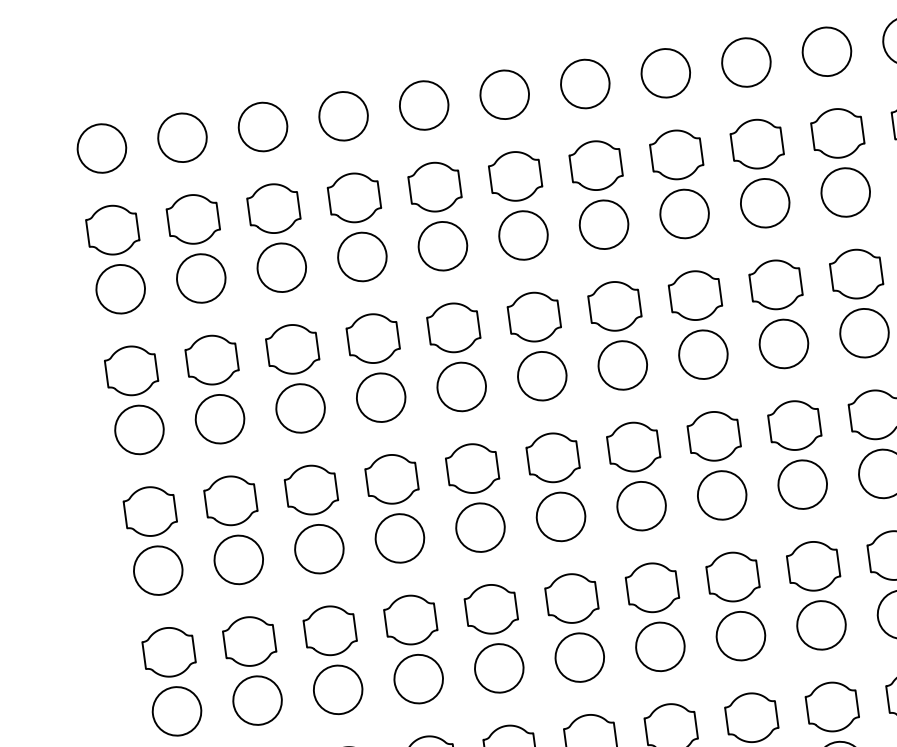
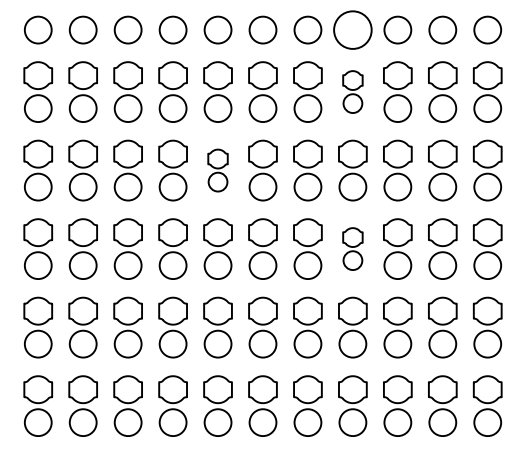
circle: (664, 72) -> (352, 29), size x1.4
part: (679, 183) -> (352, 91), size x0.7
part: (456, 357) -> (217, 170), size x0.7
part: (717, 464) -> (352, 248), size x0.7

